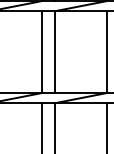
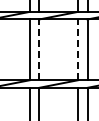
line: (55, 51) -> (39, 49), solid -> dashed
line: (106, 51) -> (77, 49), solid -> dashed

